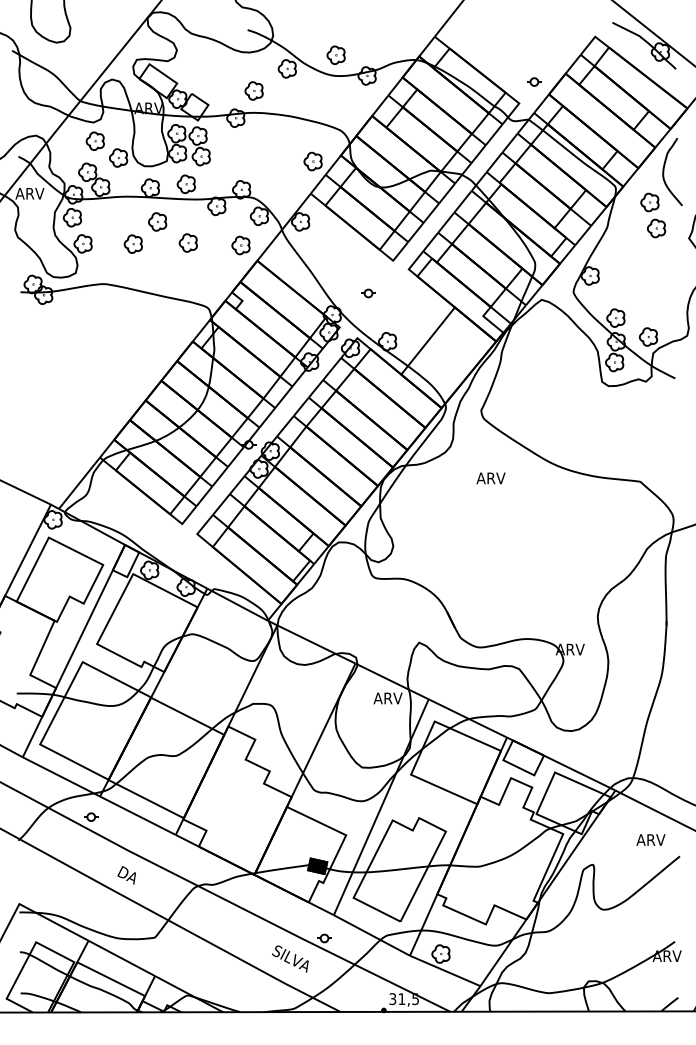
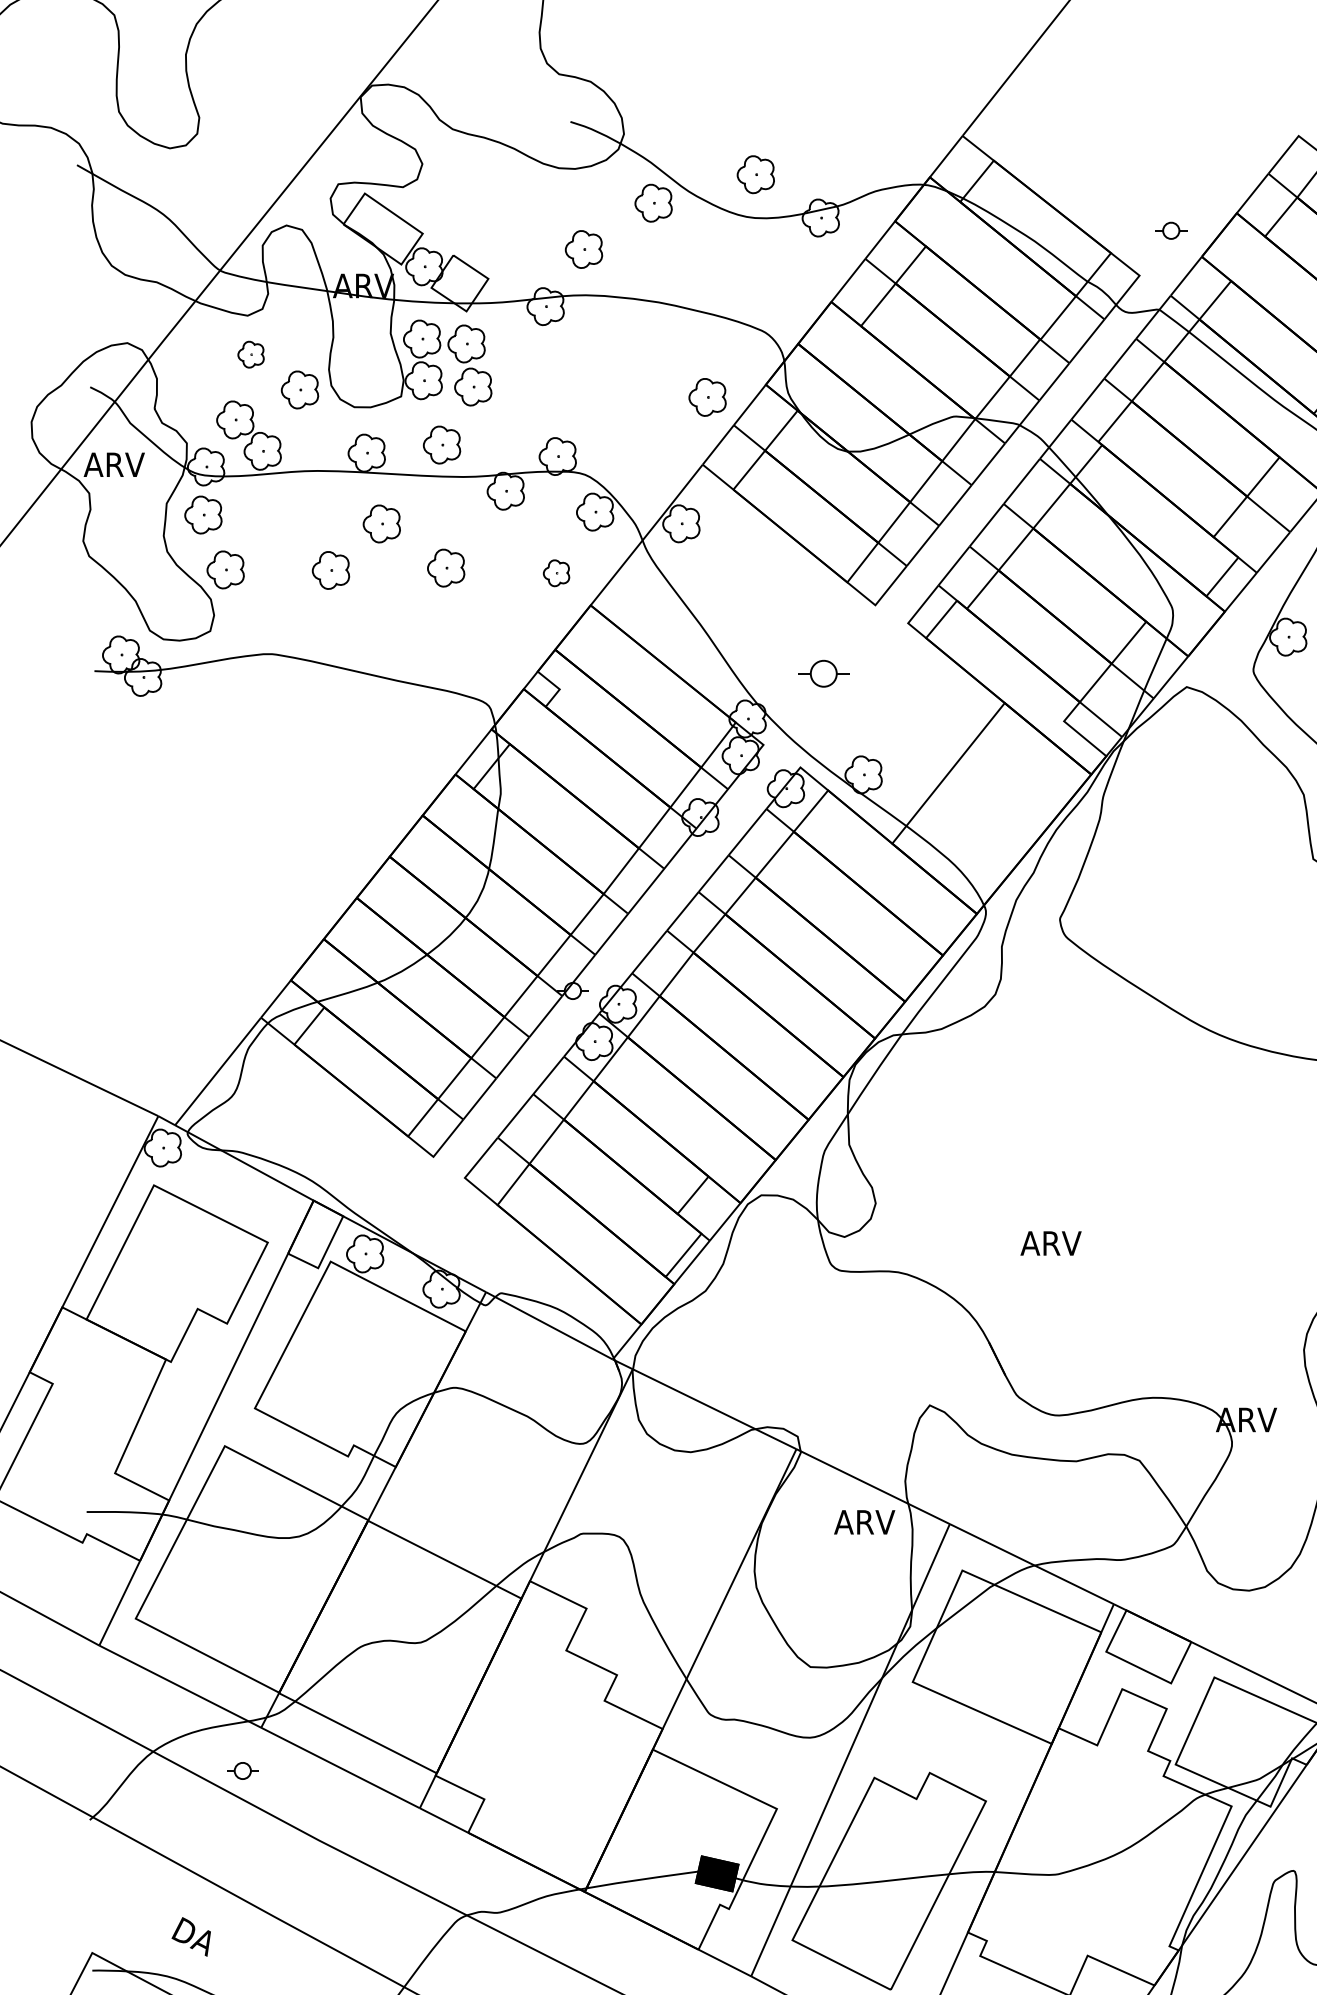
part: (94, 140) -> (249, 353), size x0.7
part: (240, 245) -> (555, 573), size x0.7
part: (368, 293) -> (823, 673), size x1.6
text: (490, 478) -> (1049, 1243), moved
text: (126, 875) -> (190, 1937), moved

